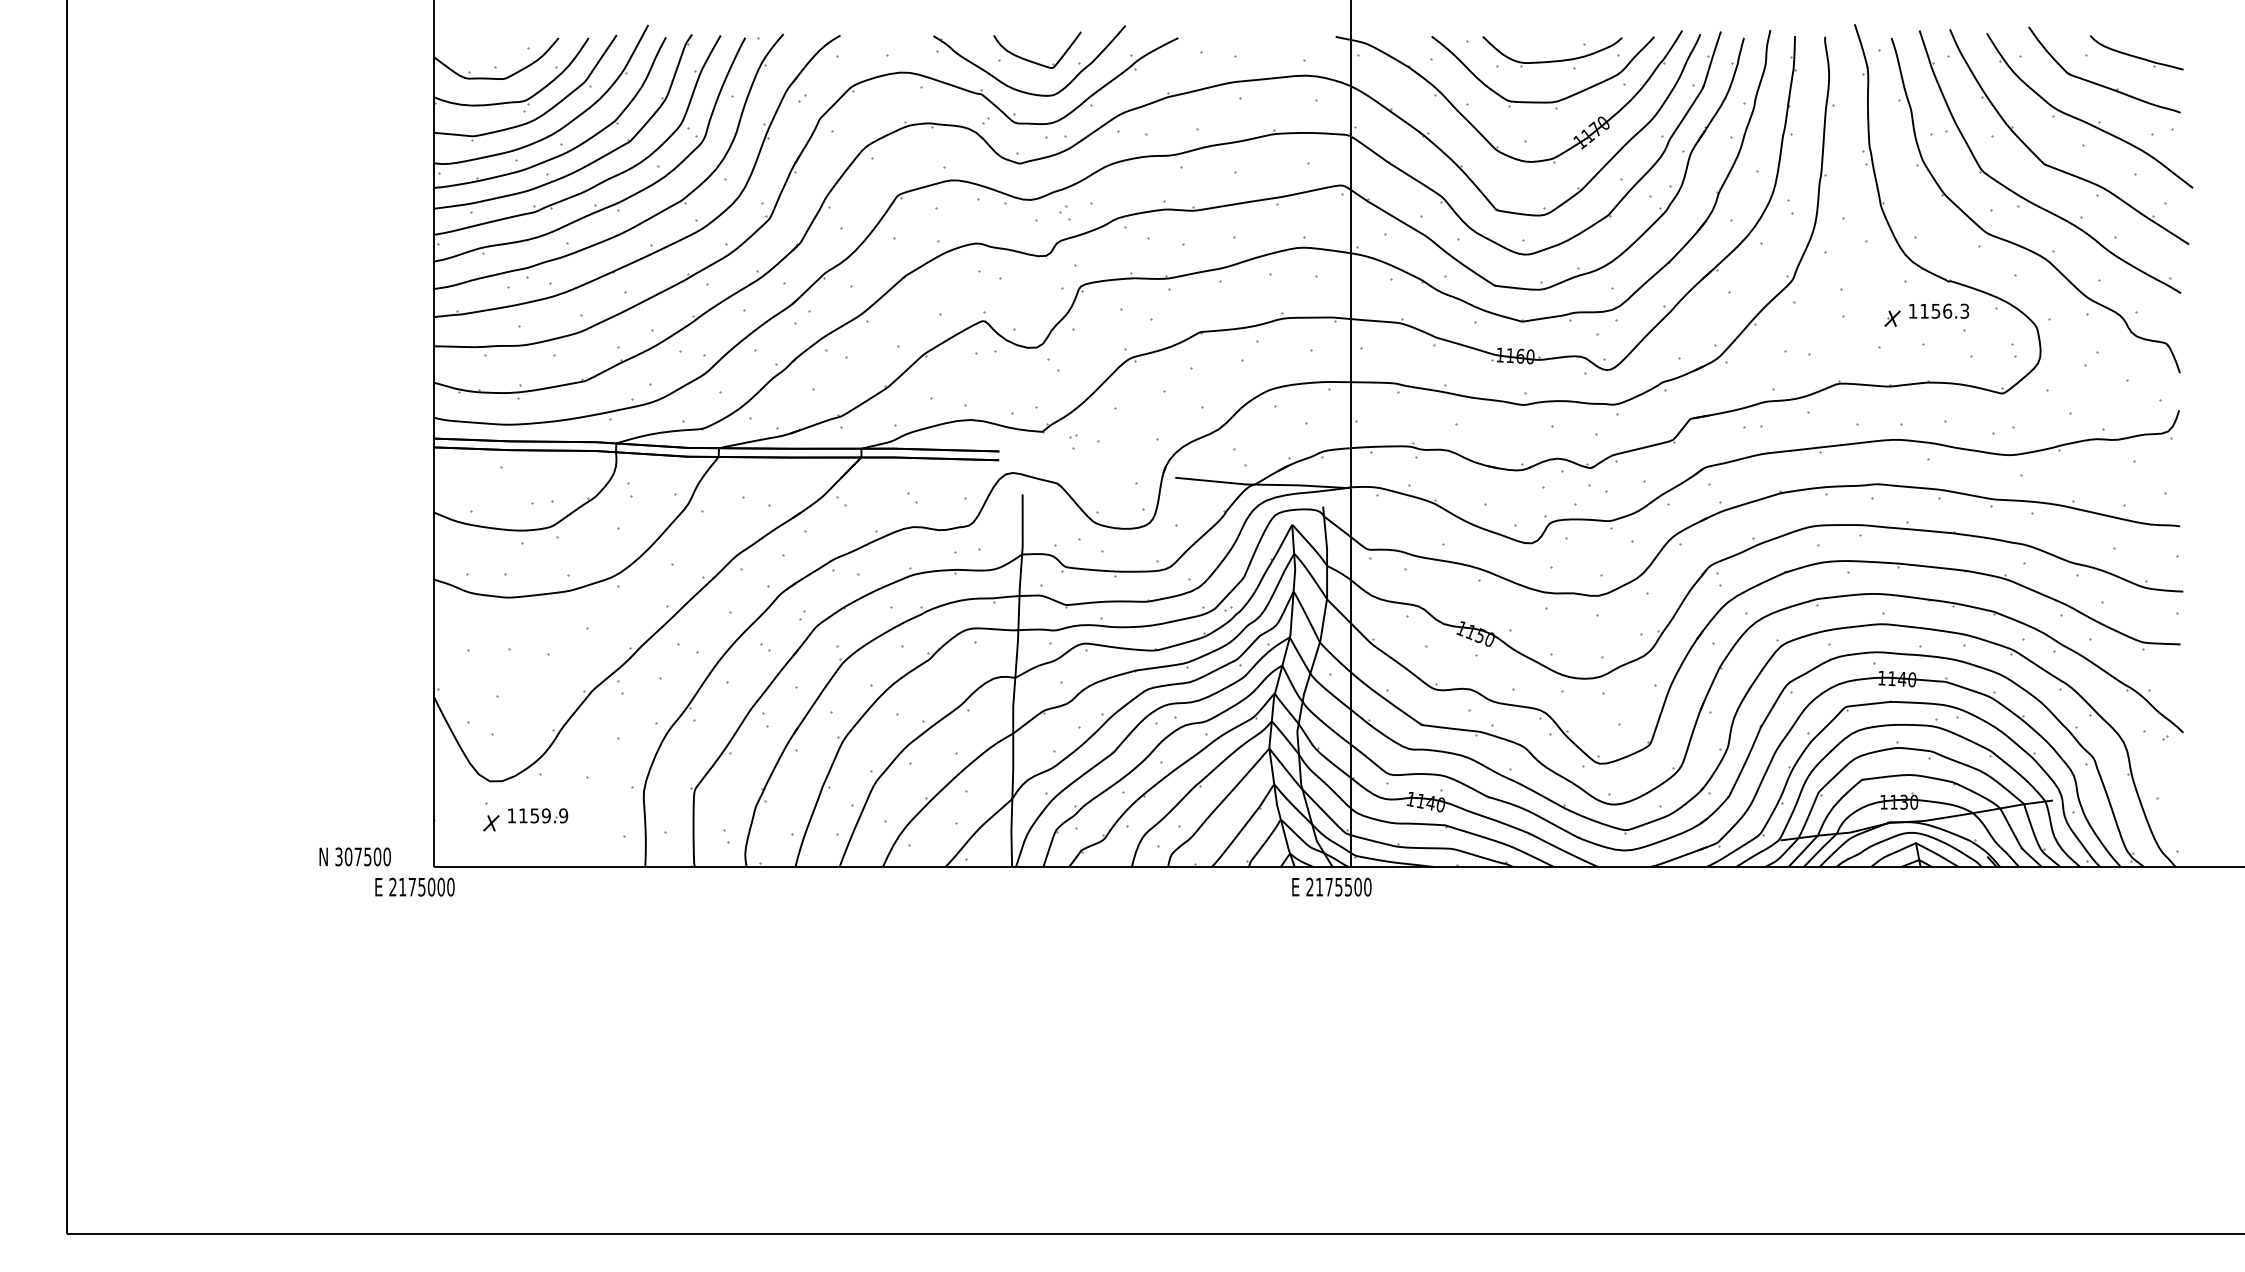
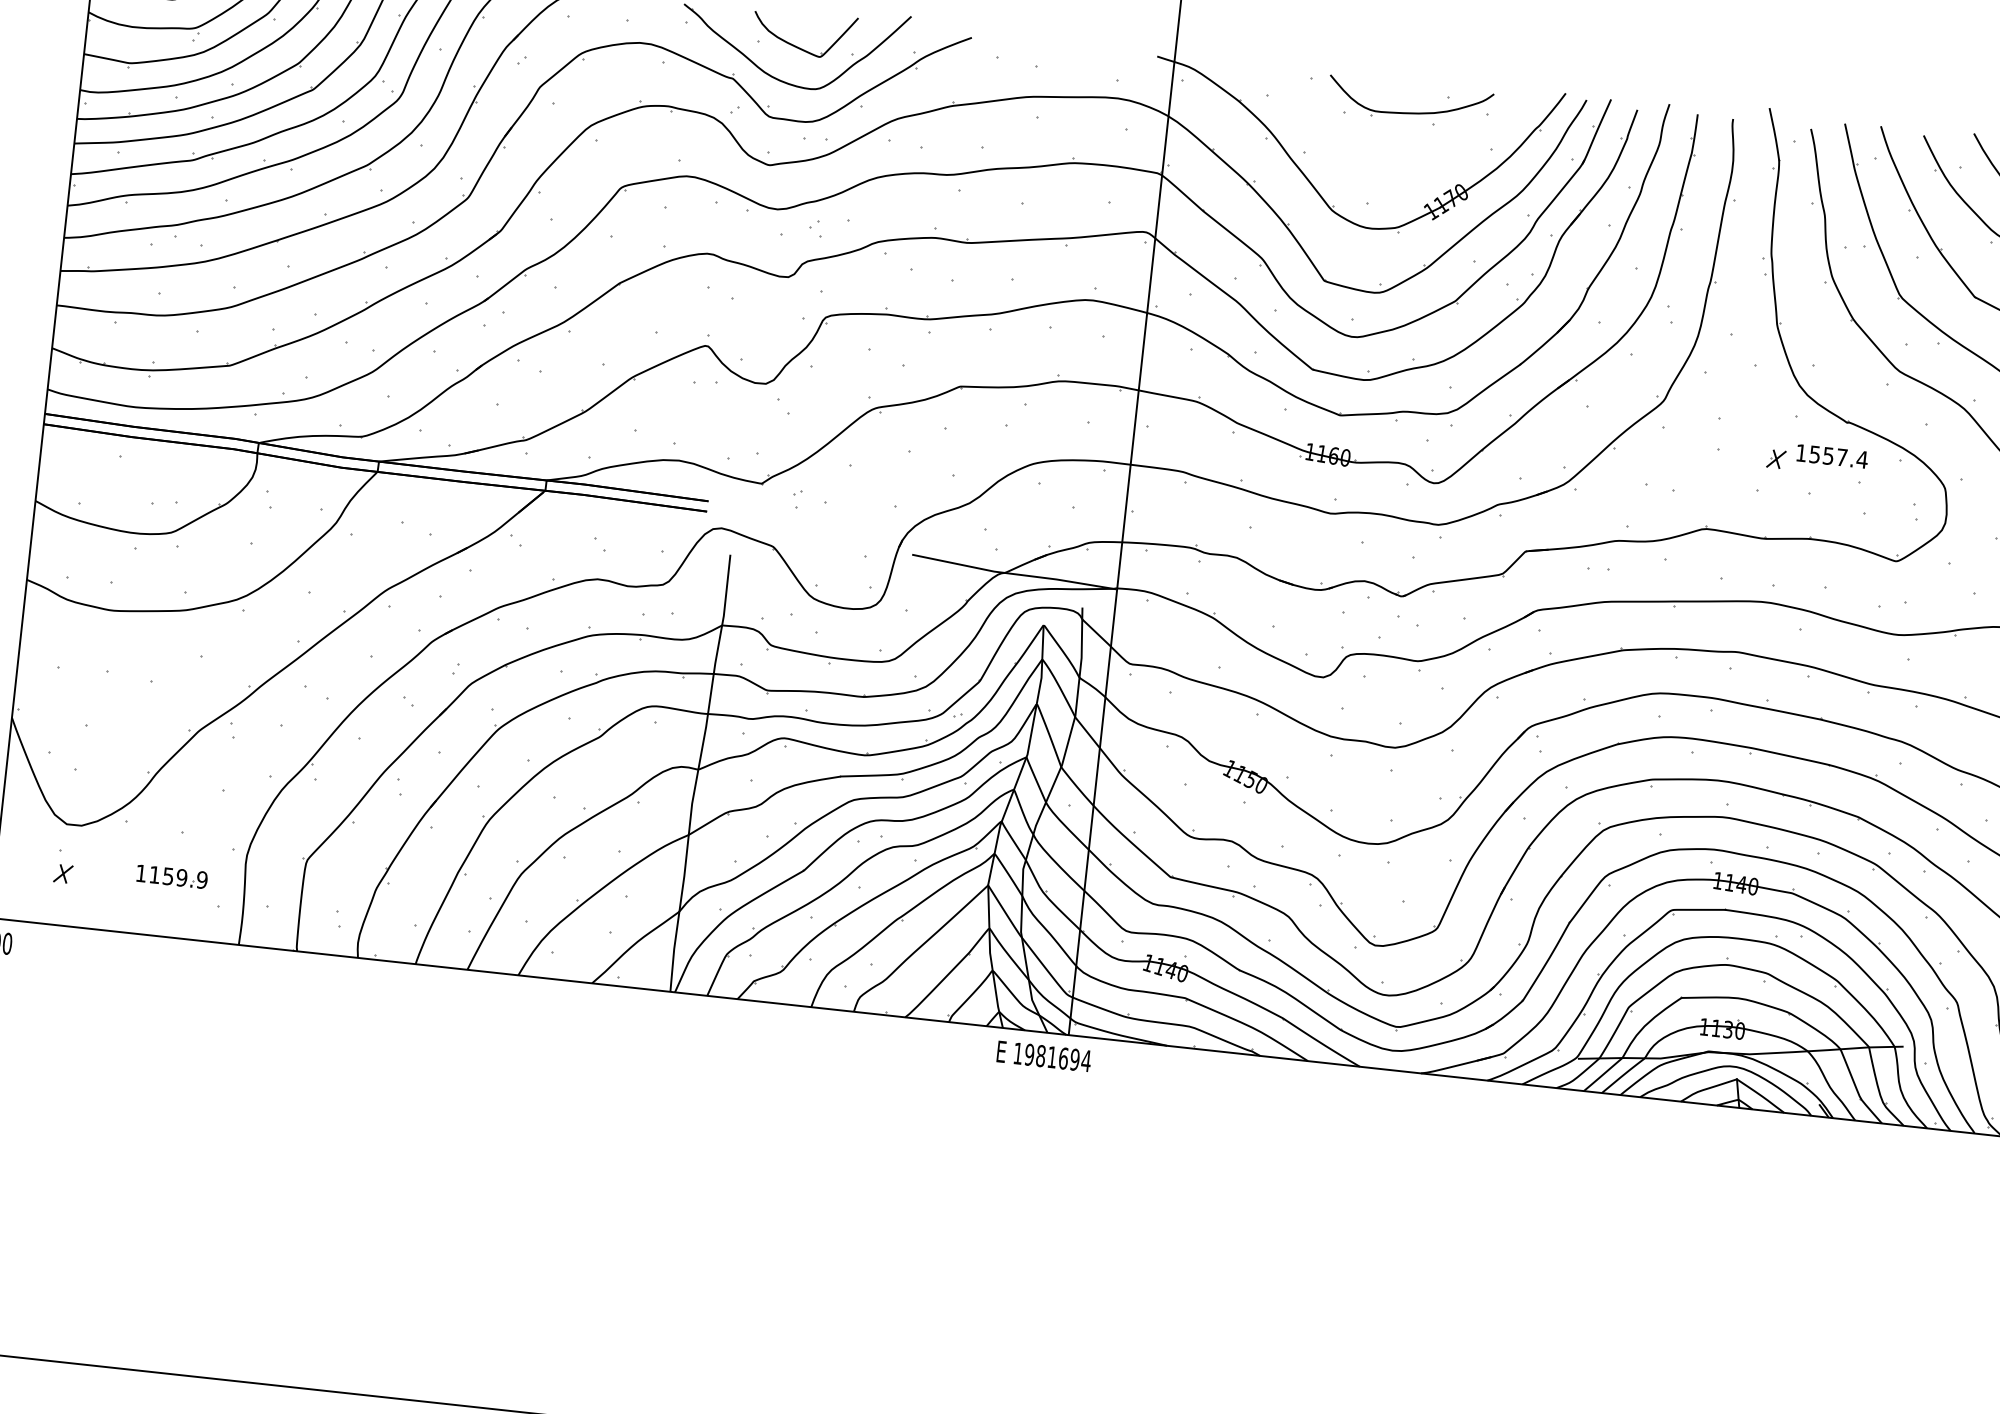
part: (1542, 101) -> (1392, 158), removed
text: (1944, 310) -> (1838, 456), 1156.3 -> 1557.4
part: (538, 815) -> (172, 876), moved
text: (1338, 886) -> (1051, 1056), 2175500 -> 1981694

